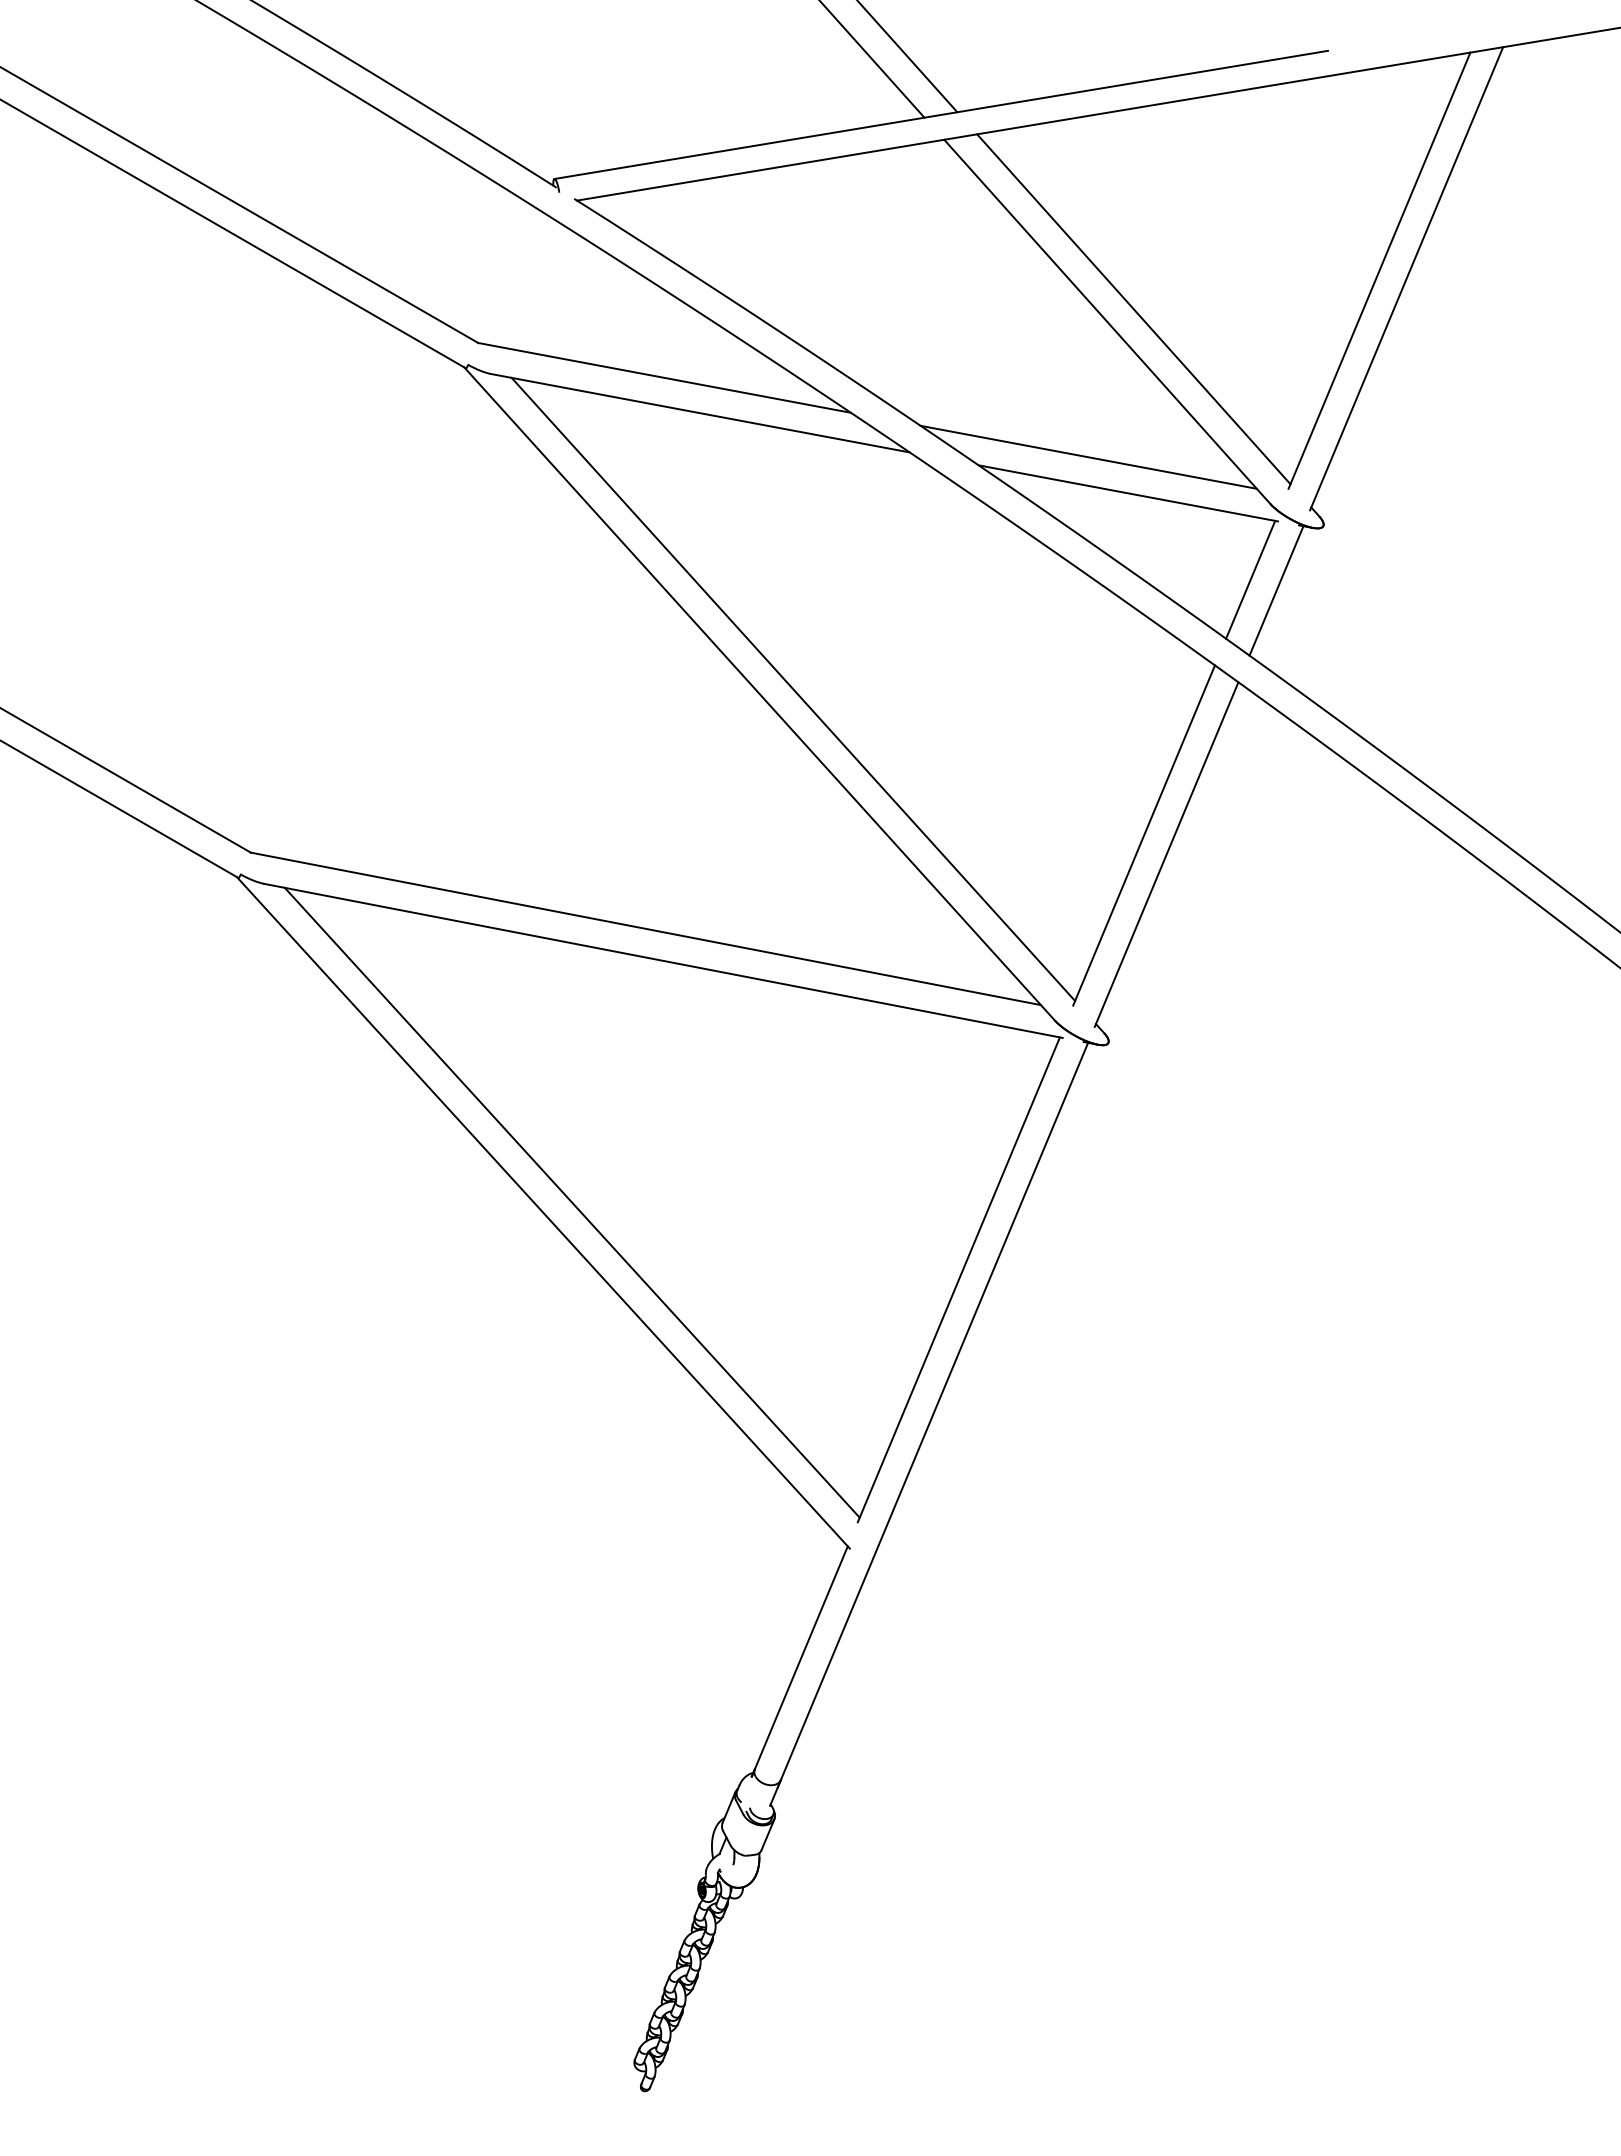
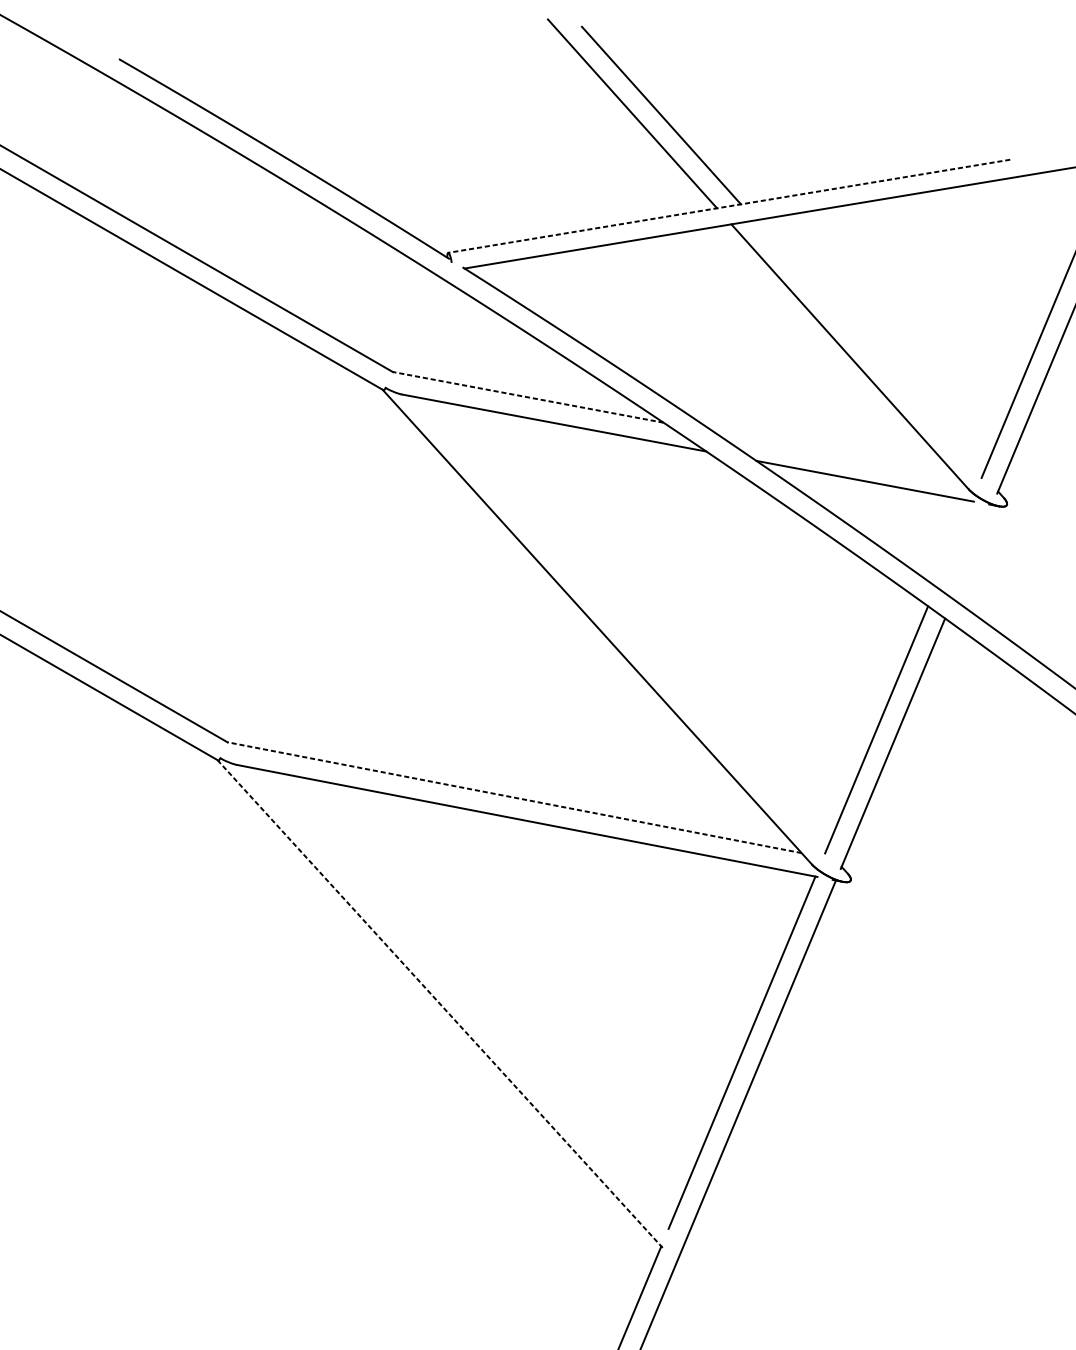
line: (940, 115) -> (728, 206), solid -> dashed
line: (1133, 309) -> (868, 347), removed
line: (664, 377) -> (528, 397), solid -> dashed
line: (1088, 456) -> (836, 454), removed
line: (1250, 579) -> (953, 543), removed
line: (1276, 590) -> (972, 551), removed
line: (793, 688) -> (621, 623), removed
line: (645, 928) -> (514, 797), solid -> dashed
line: (571, 1202) -> (460, 996), removed
line: (543, 1212) -> (440, 1003), solid -> dashed

